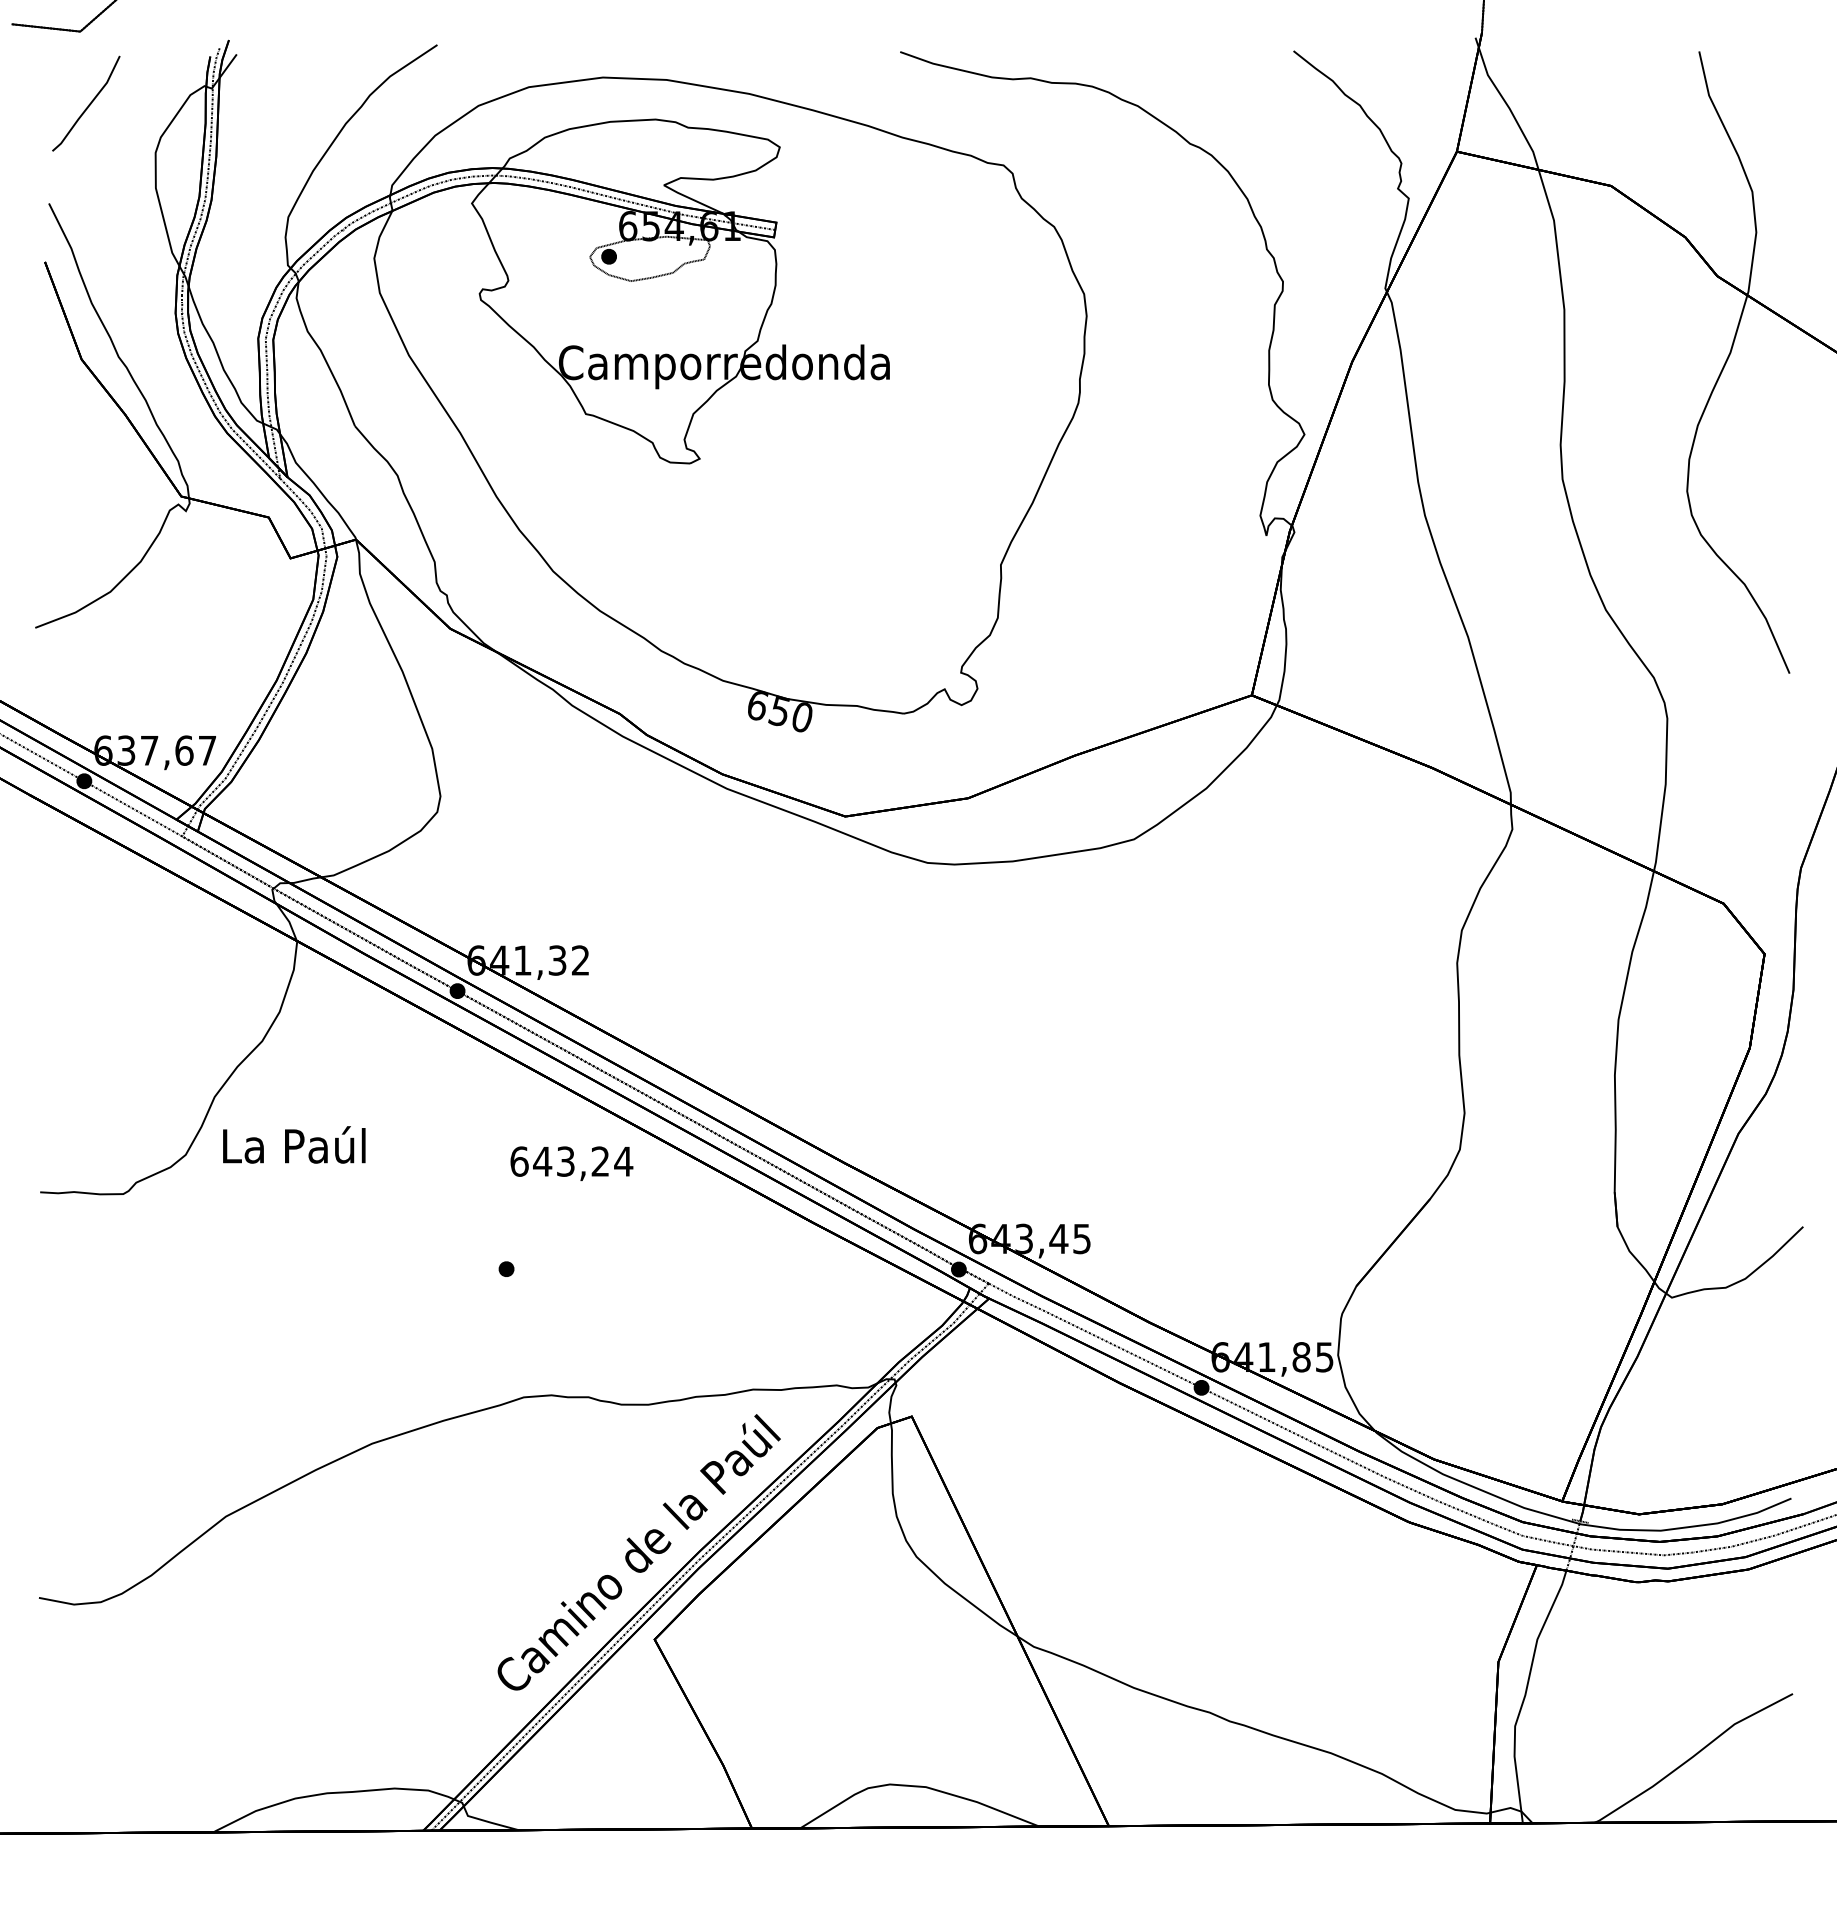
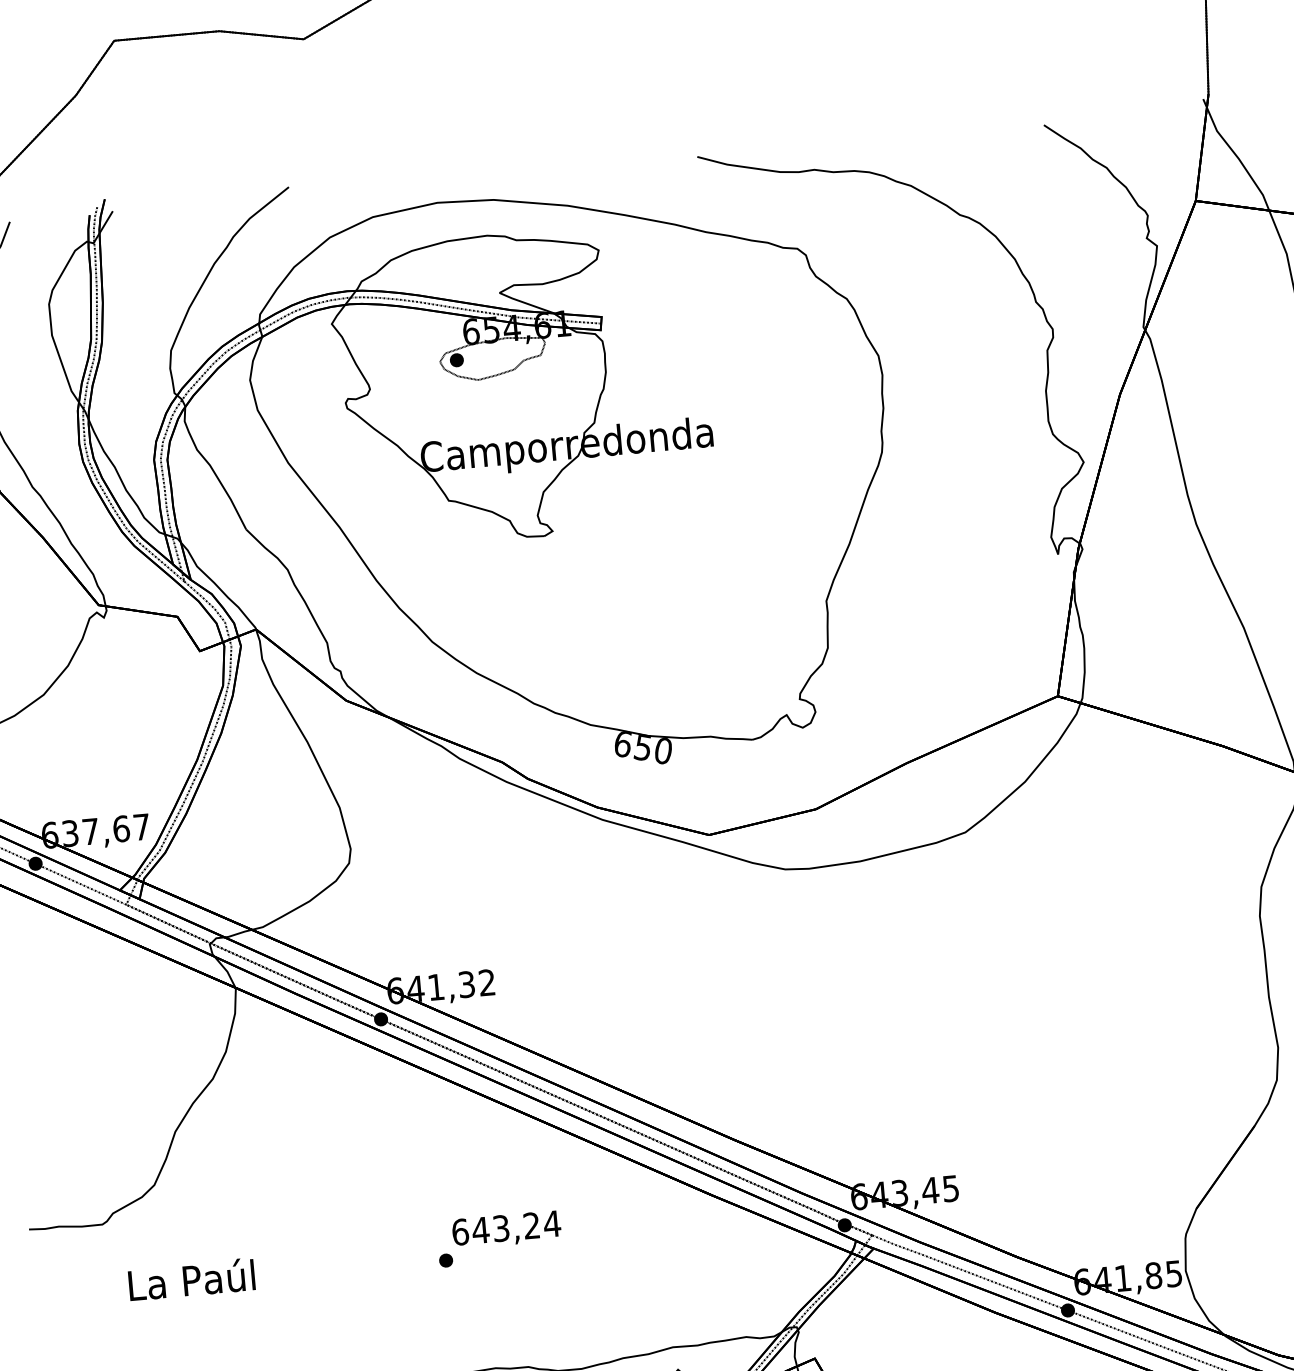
text: (294, 1144) -> (191, 1279), moved
text: (571, 1163) -> (506, 1229), moved

